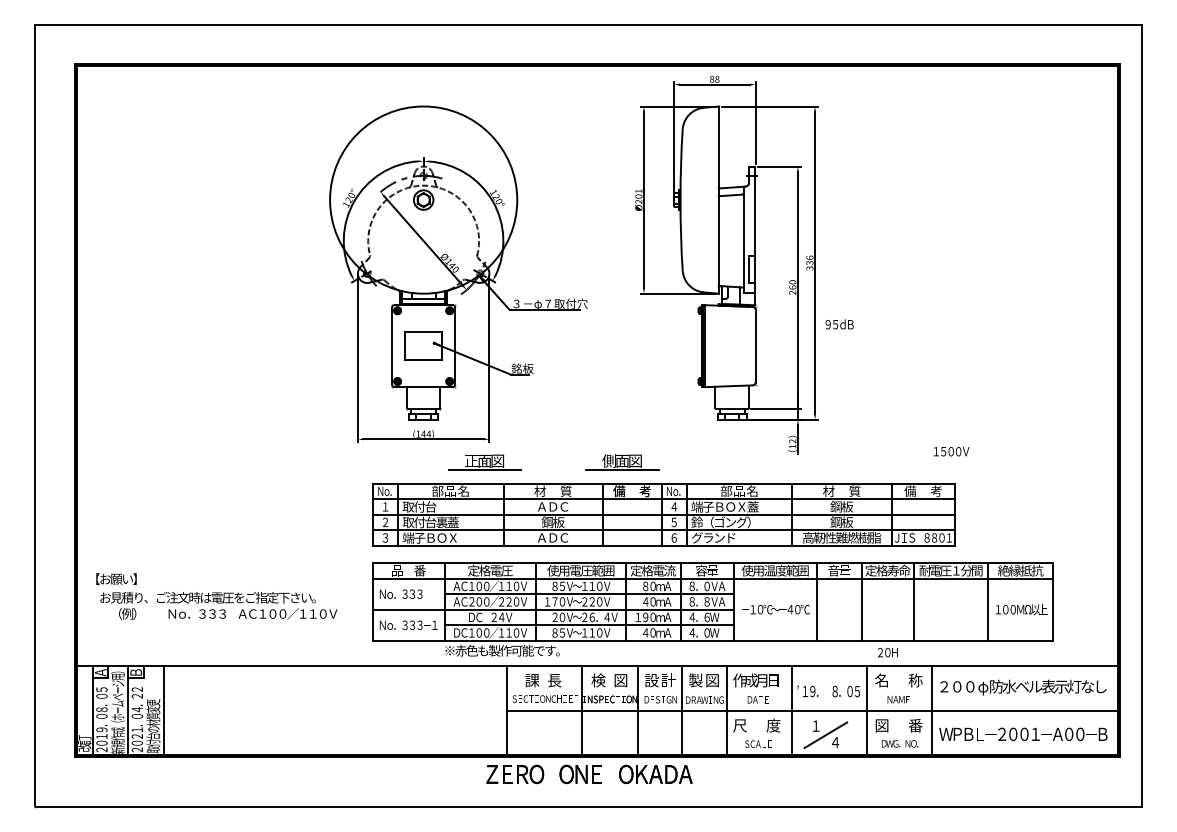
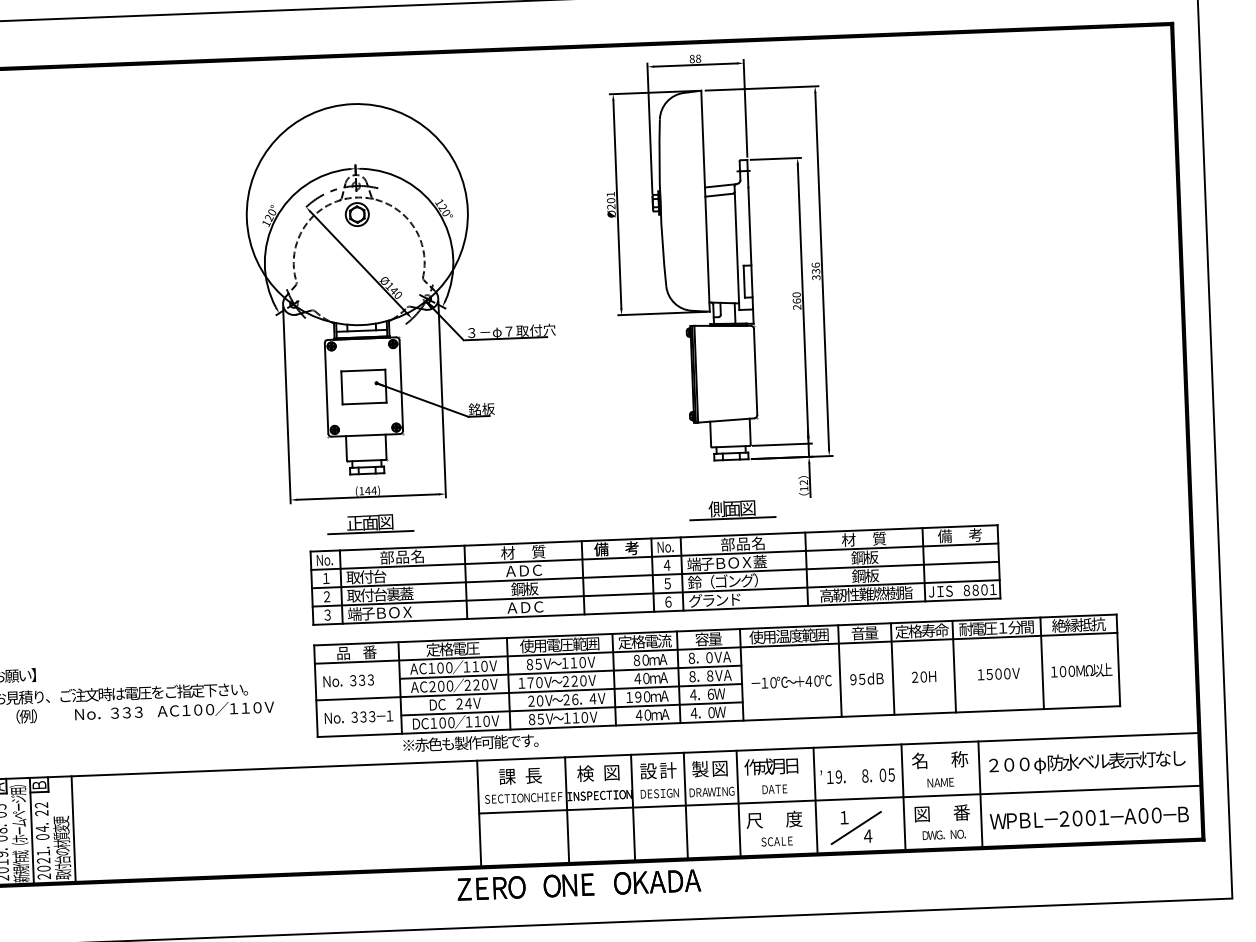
text: (839, 324) -> (866, 678), moved
text: (951, 451) -> (998, 673), moved
part: (484, 462) -> (370, 524), moved
part: (622, 462) -> (732, 510), moved
text: (887, 652) -> (923, 676), moved

